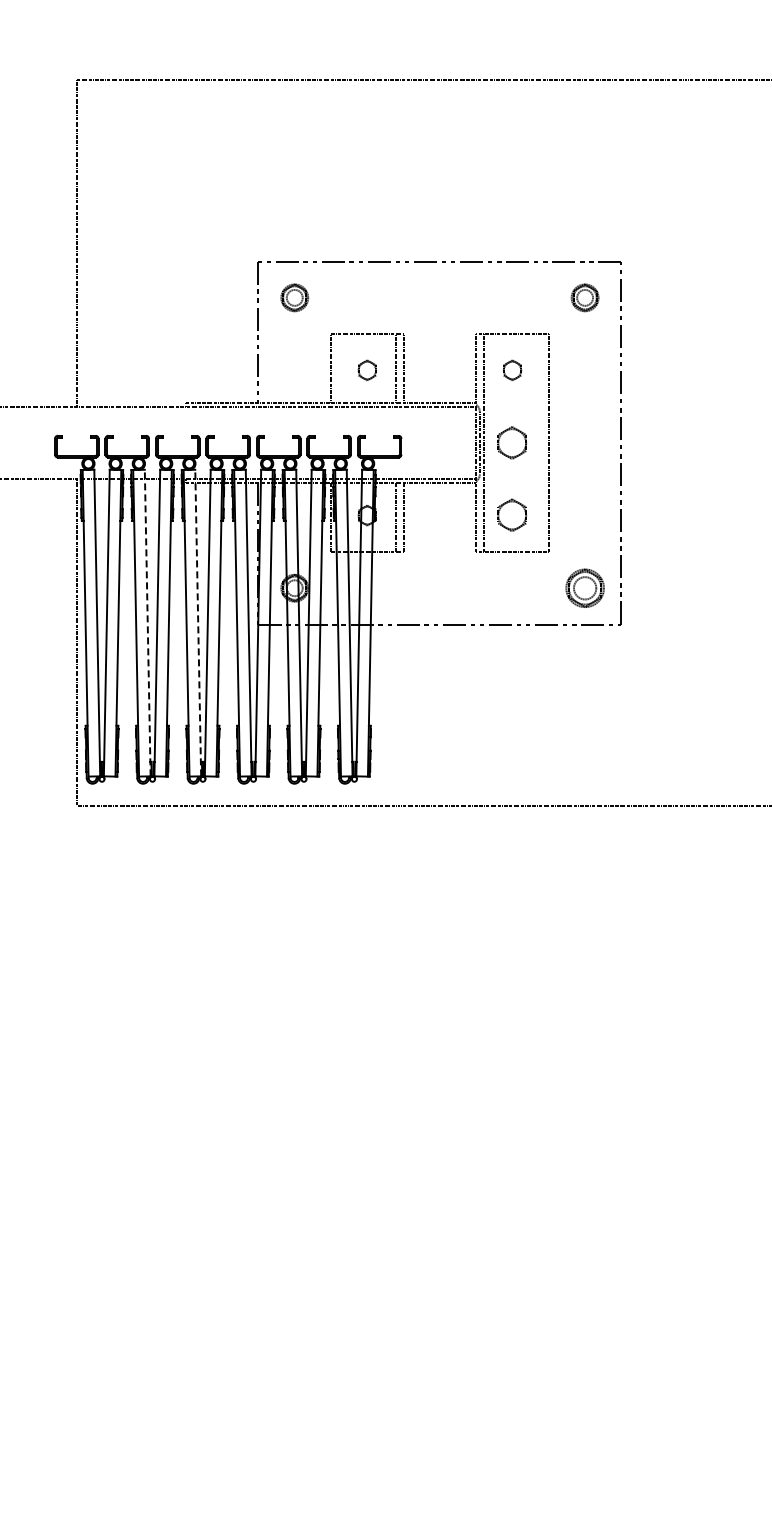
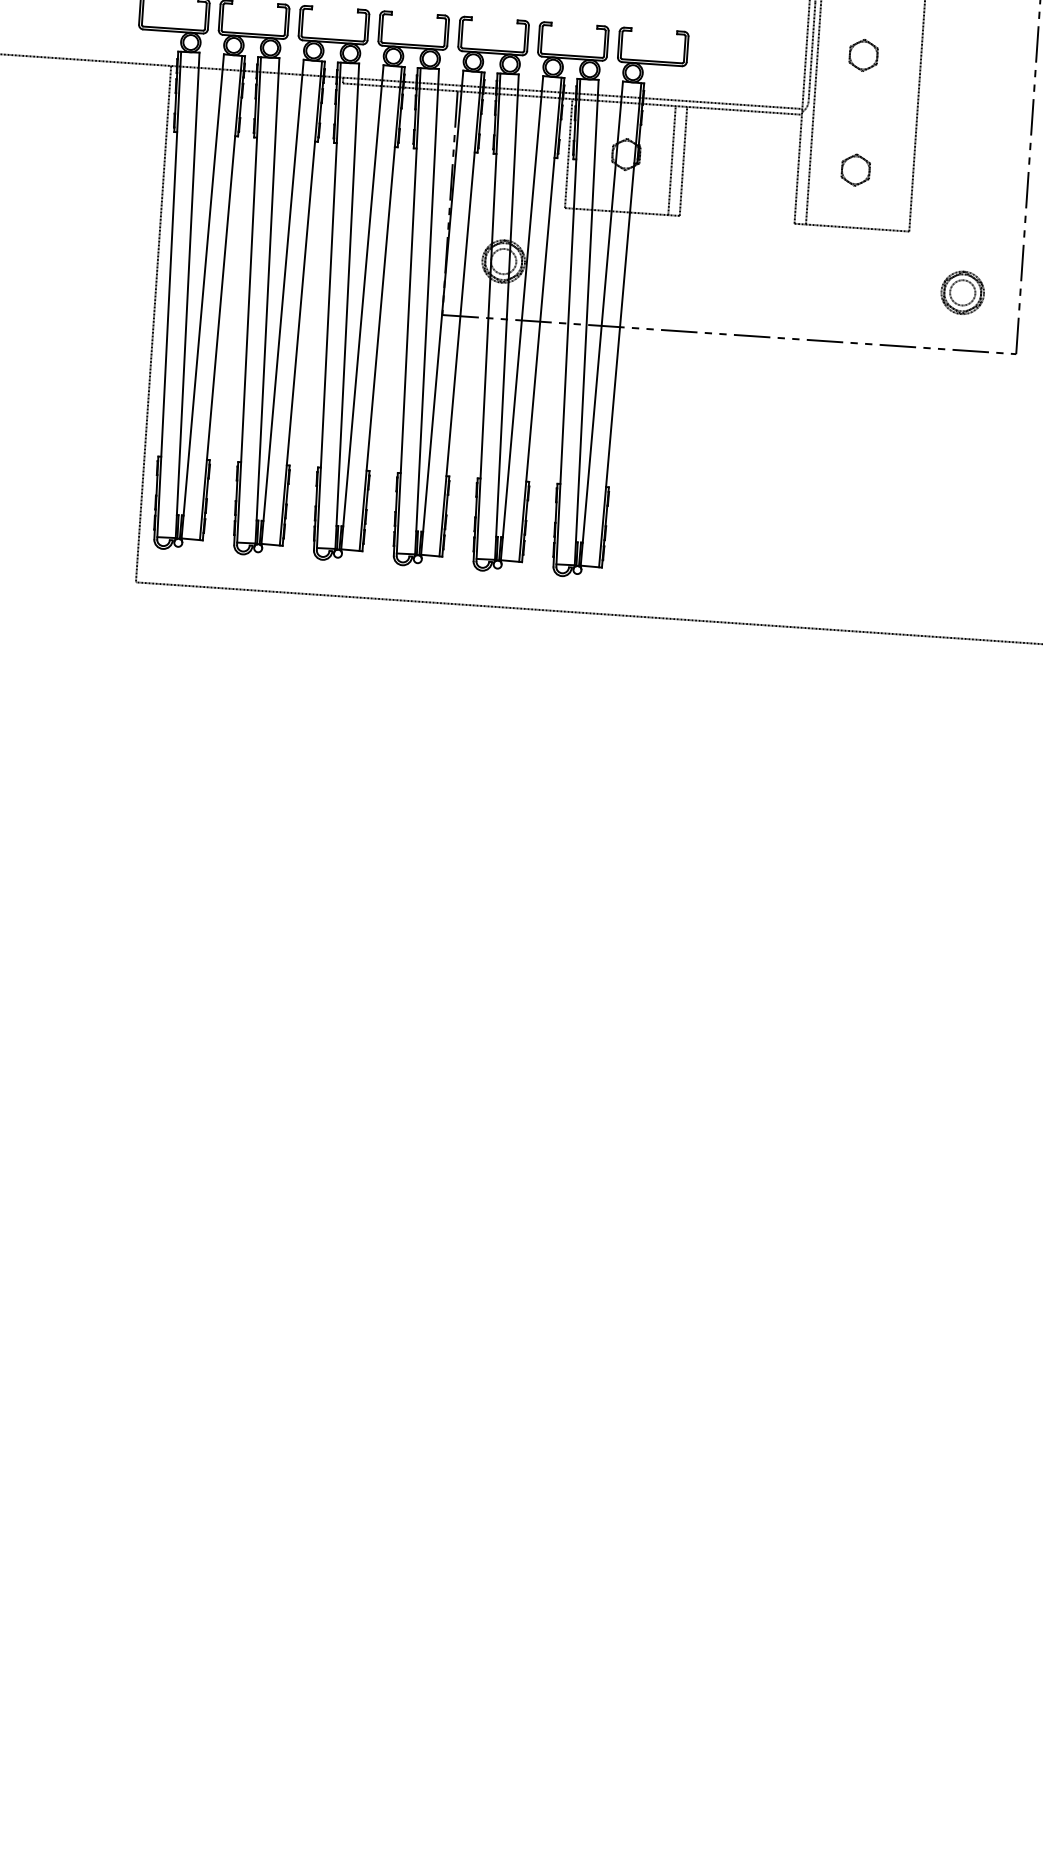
part: (512, 442) -> (863, 54), size x0.62
part: (512, 515) -> (855, 170), size x0.62
part: (584, 587) -> (961, 291), size x0.71
line: (147, 622) -> (267, 299), dashed -> solid
line: (198, 622) -> (347, 305), dashed -> solid

